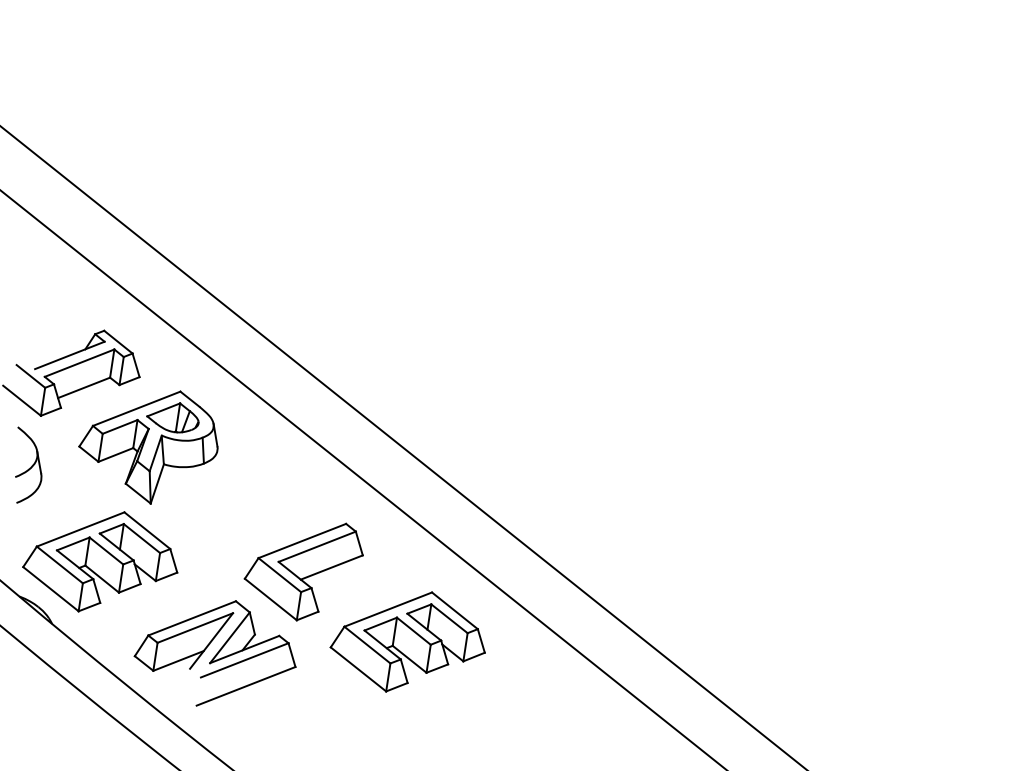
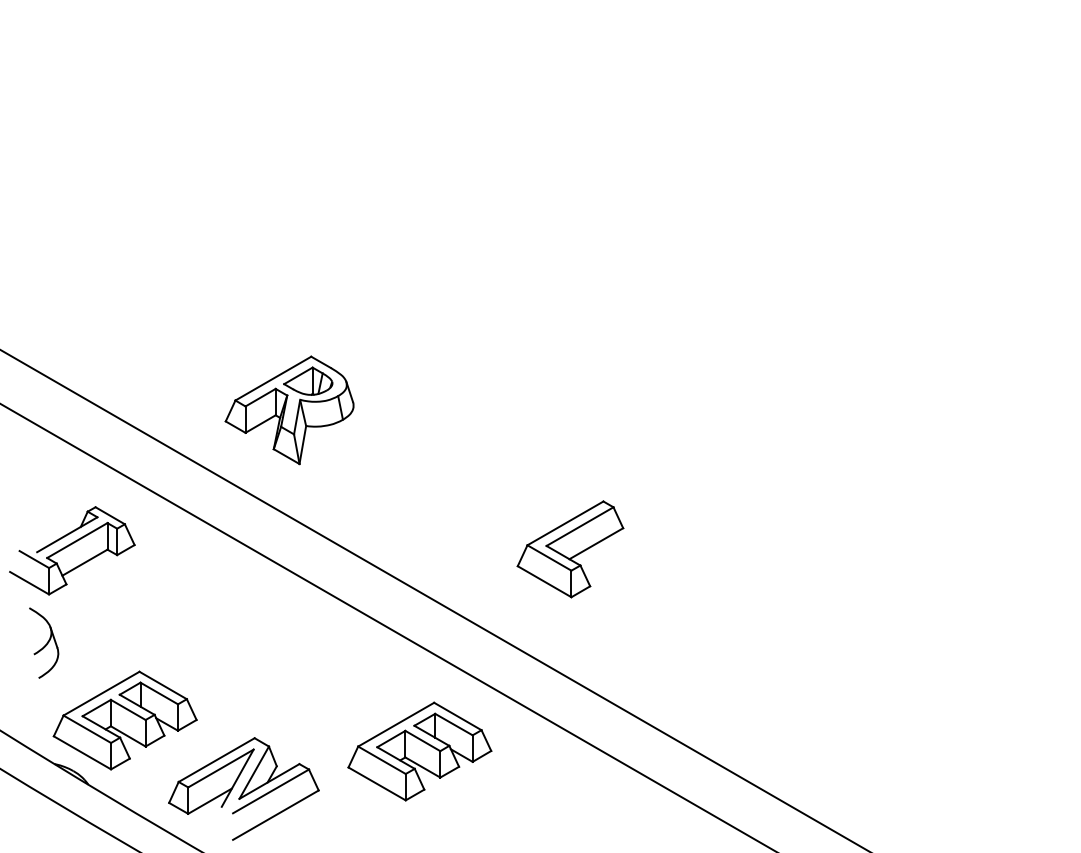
part: (148, 445) -> (289, 410), moved
part: (303, 569) -> (570, 549), moved

